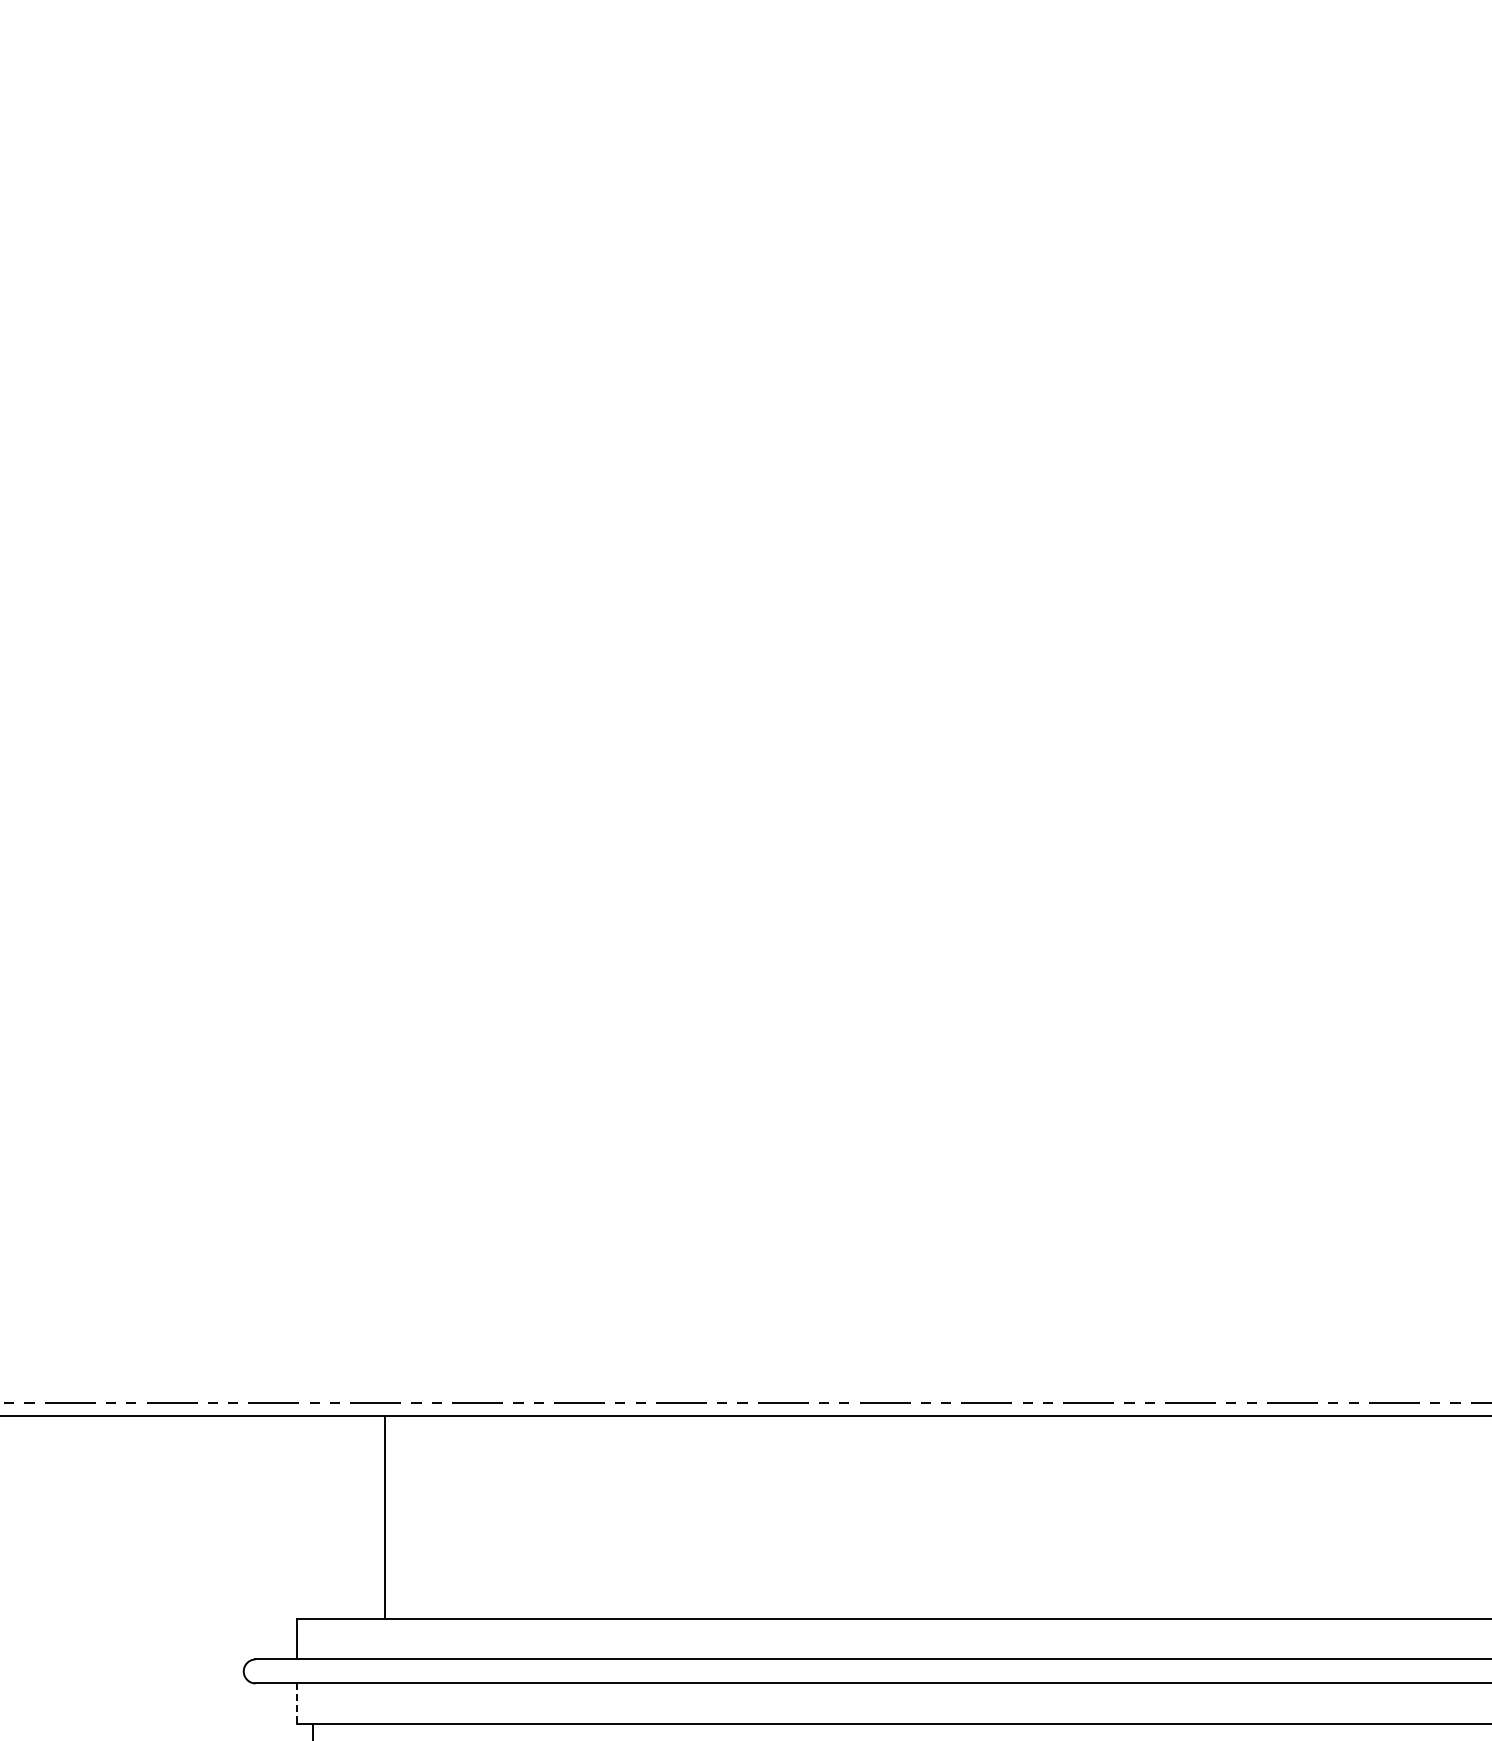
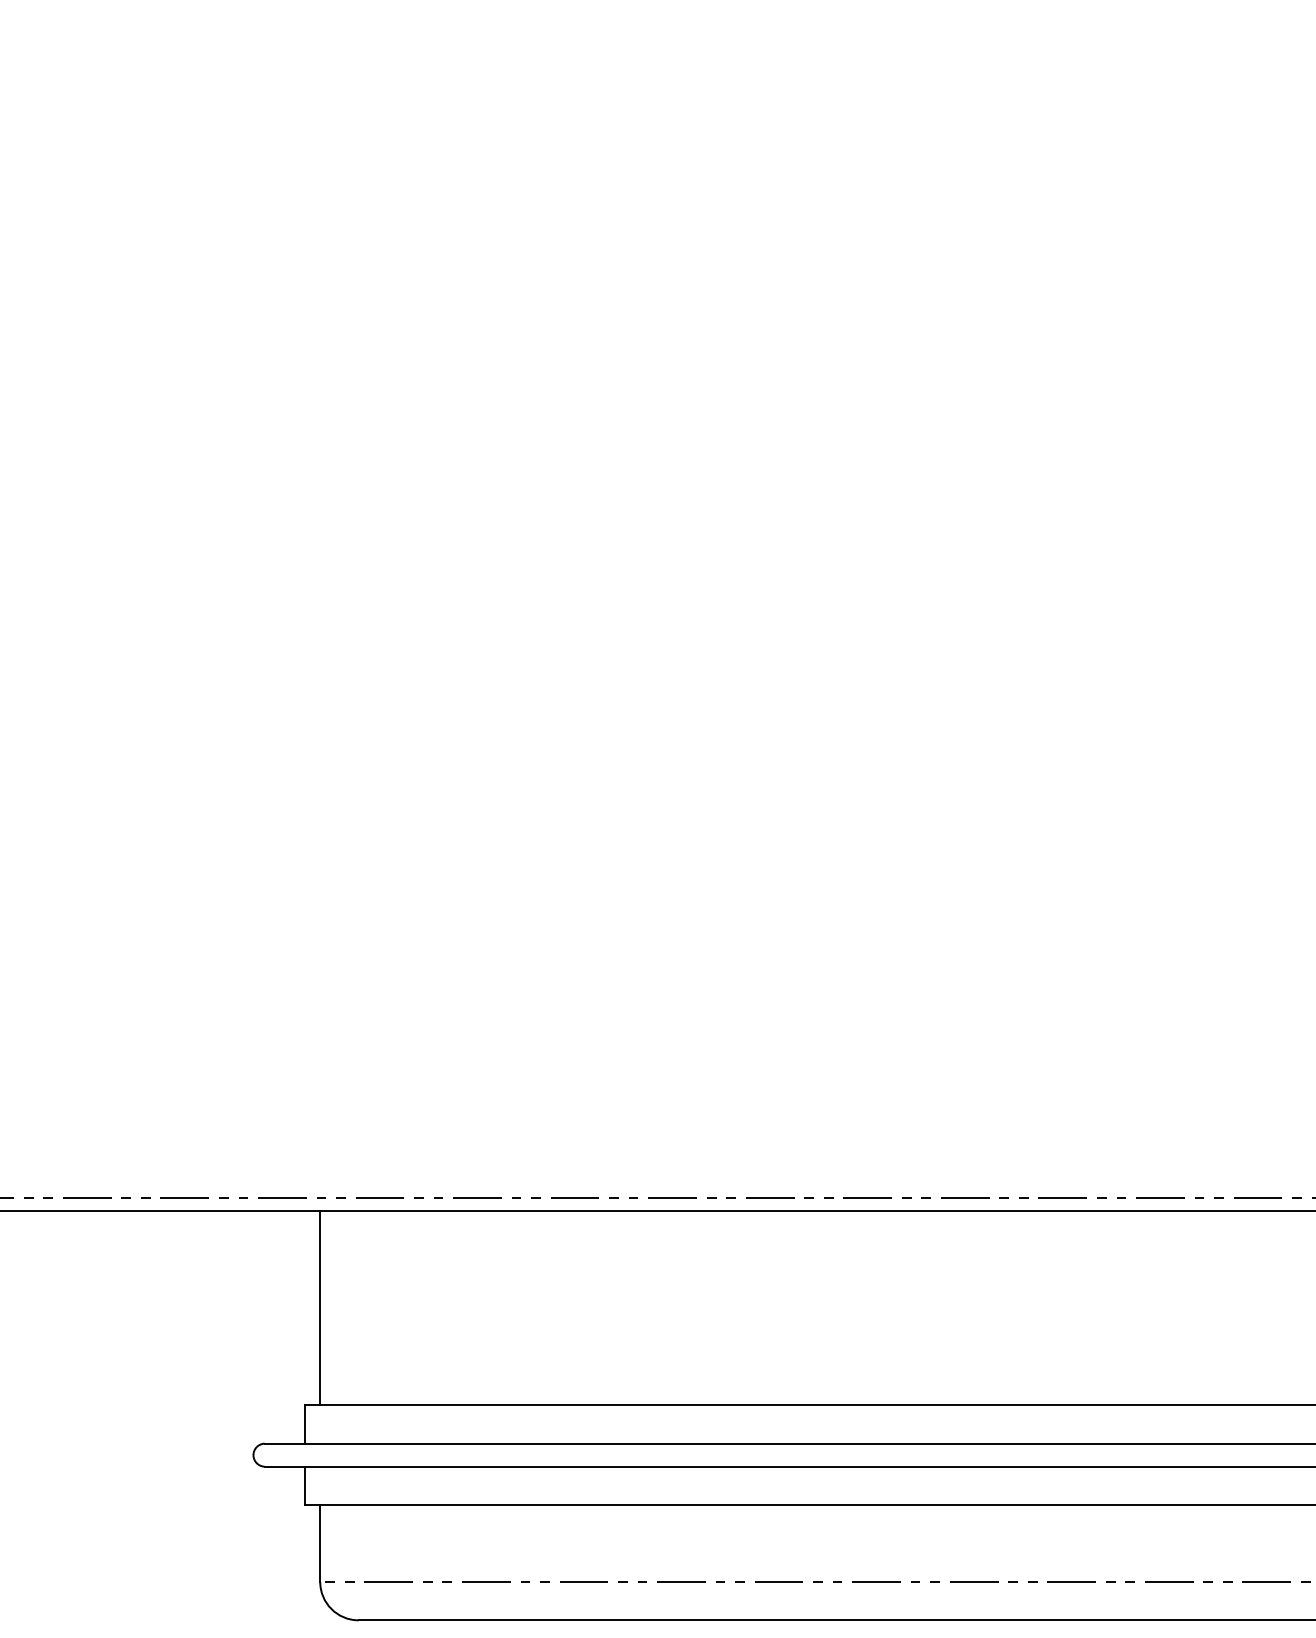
line: (385, 1517) -> (320, 1307), moved
line: (297, 1704) -> (304, 1486), dashed -> solid

